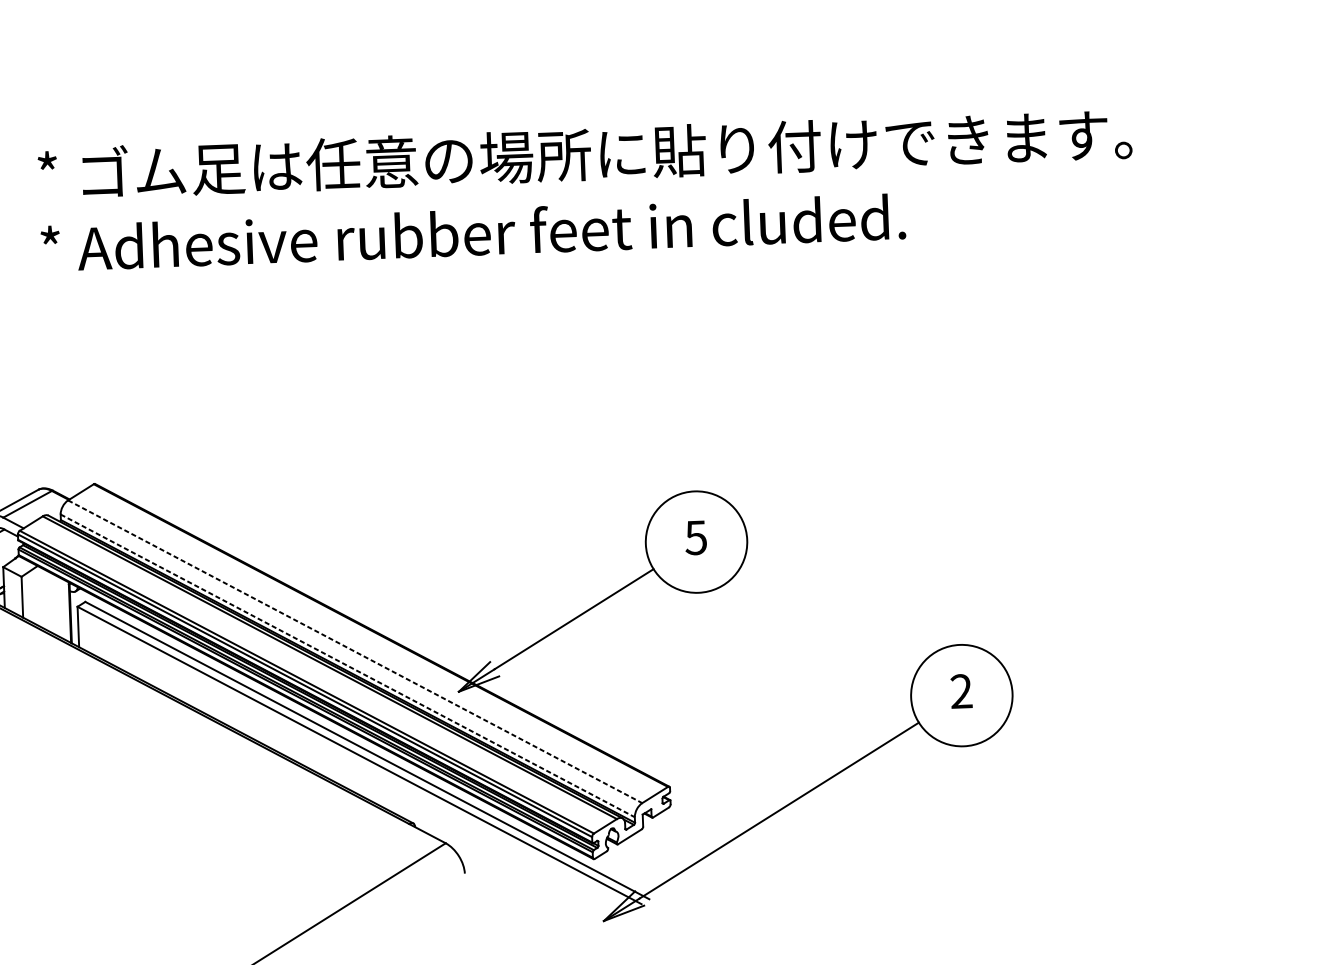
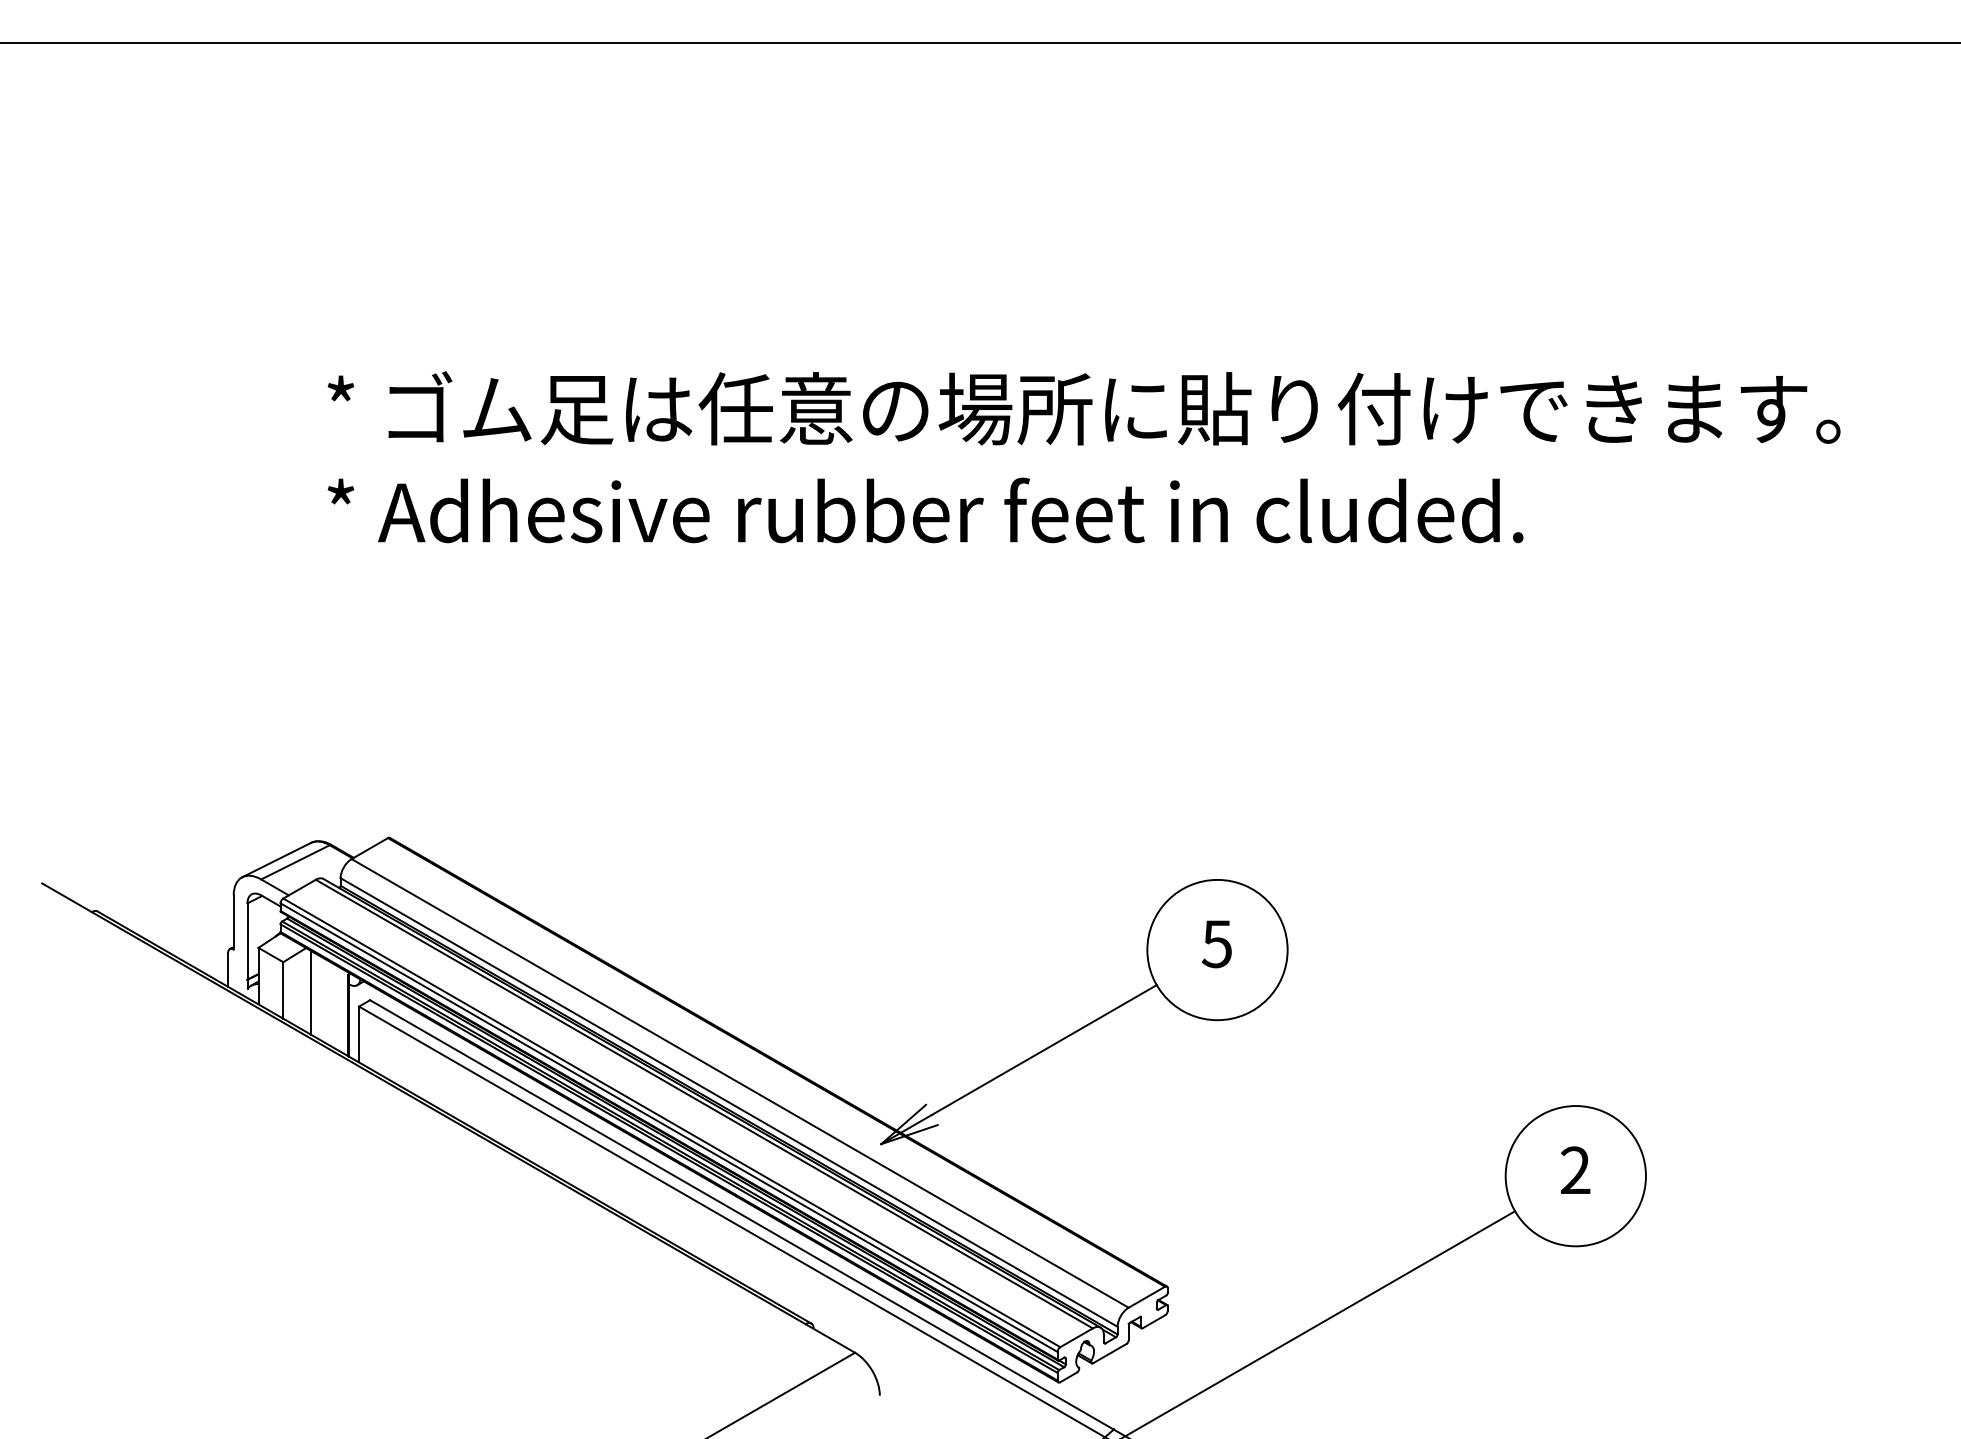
line: (42, 597) -> (310, 992), added
line: (355, 651) -> (740, 1083), dashed -> solid
line: (348, 665) -> (729, 1102), dashed -> solid

